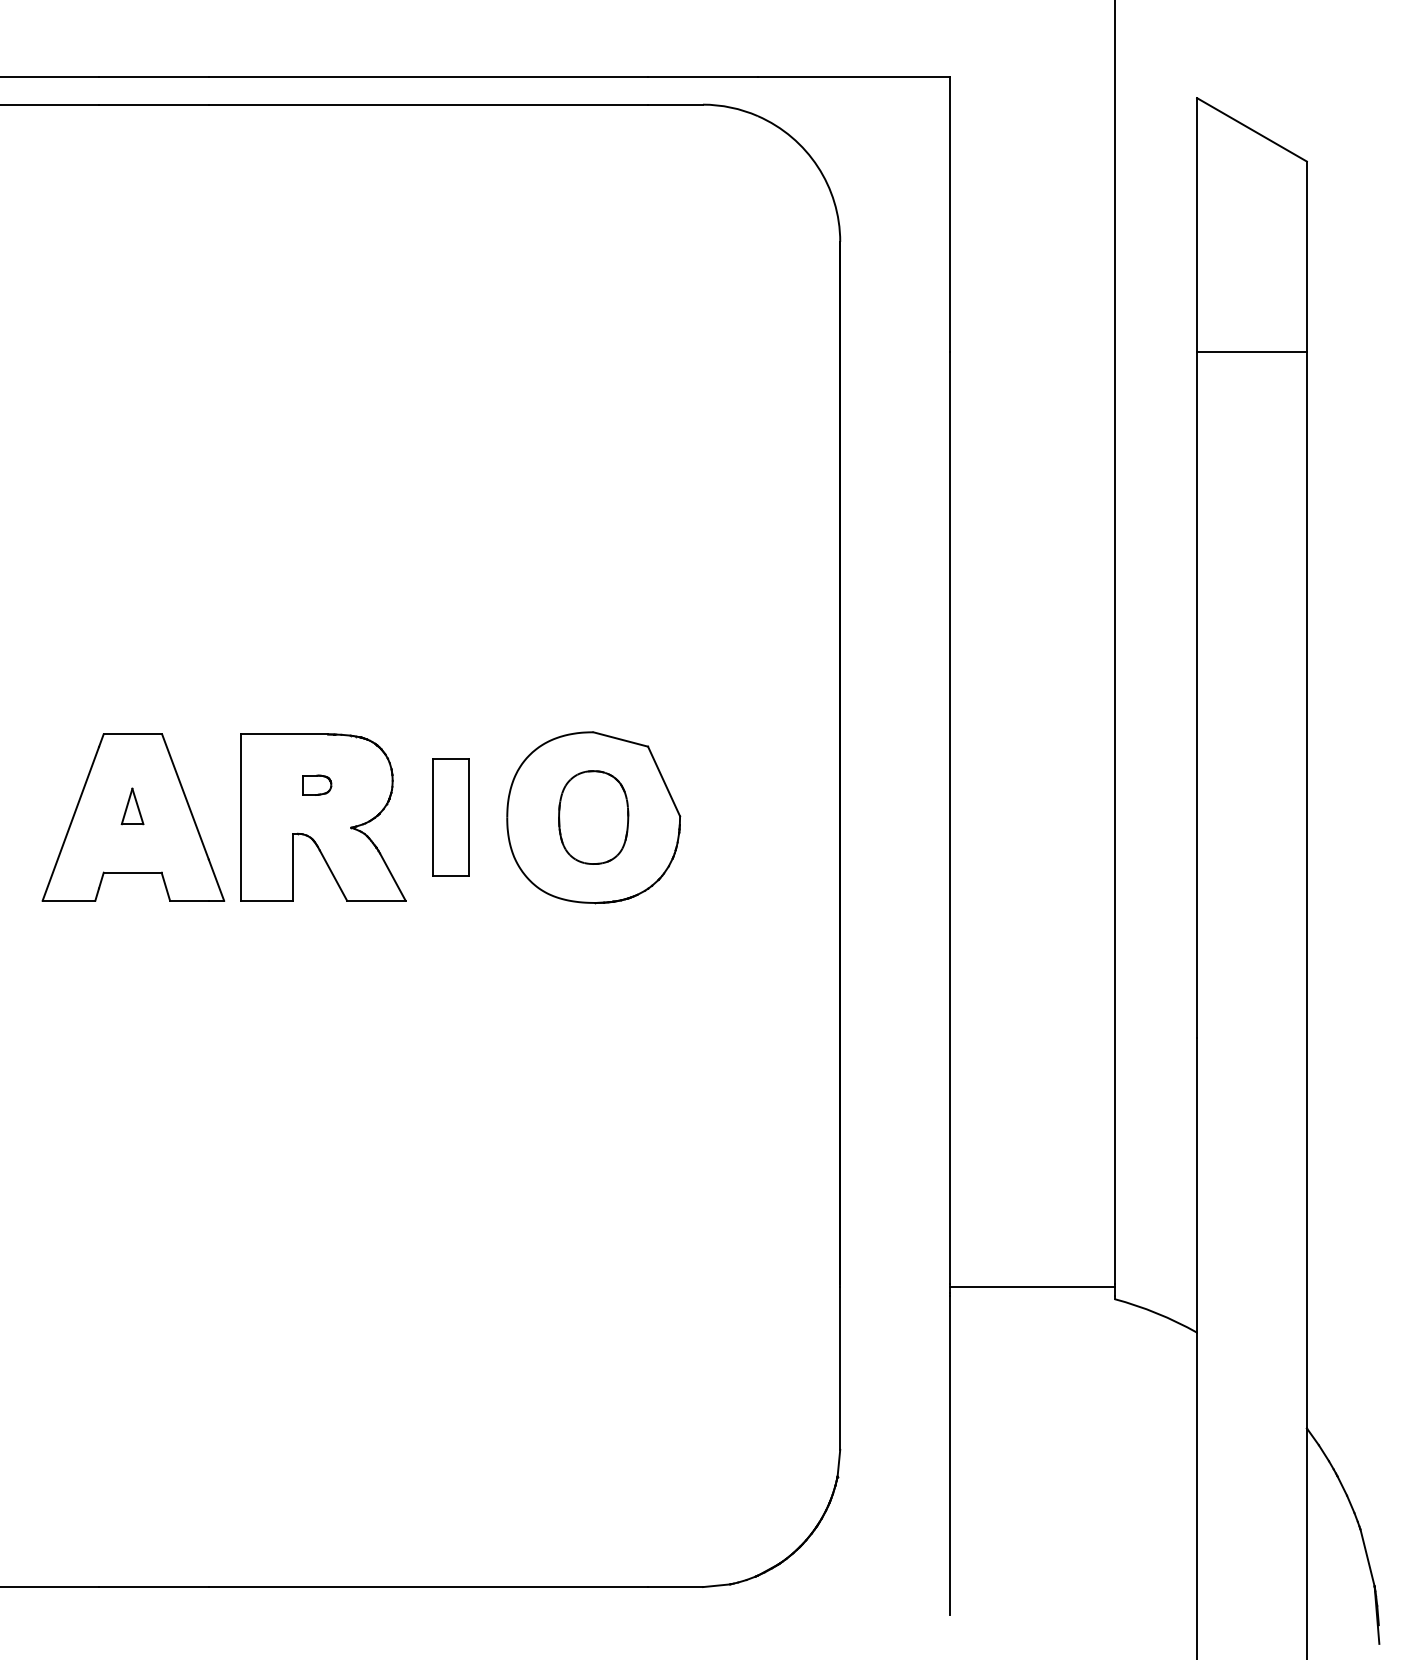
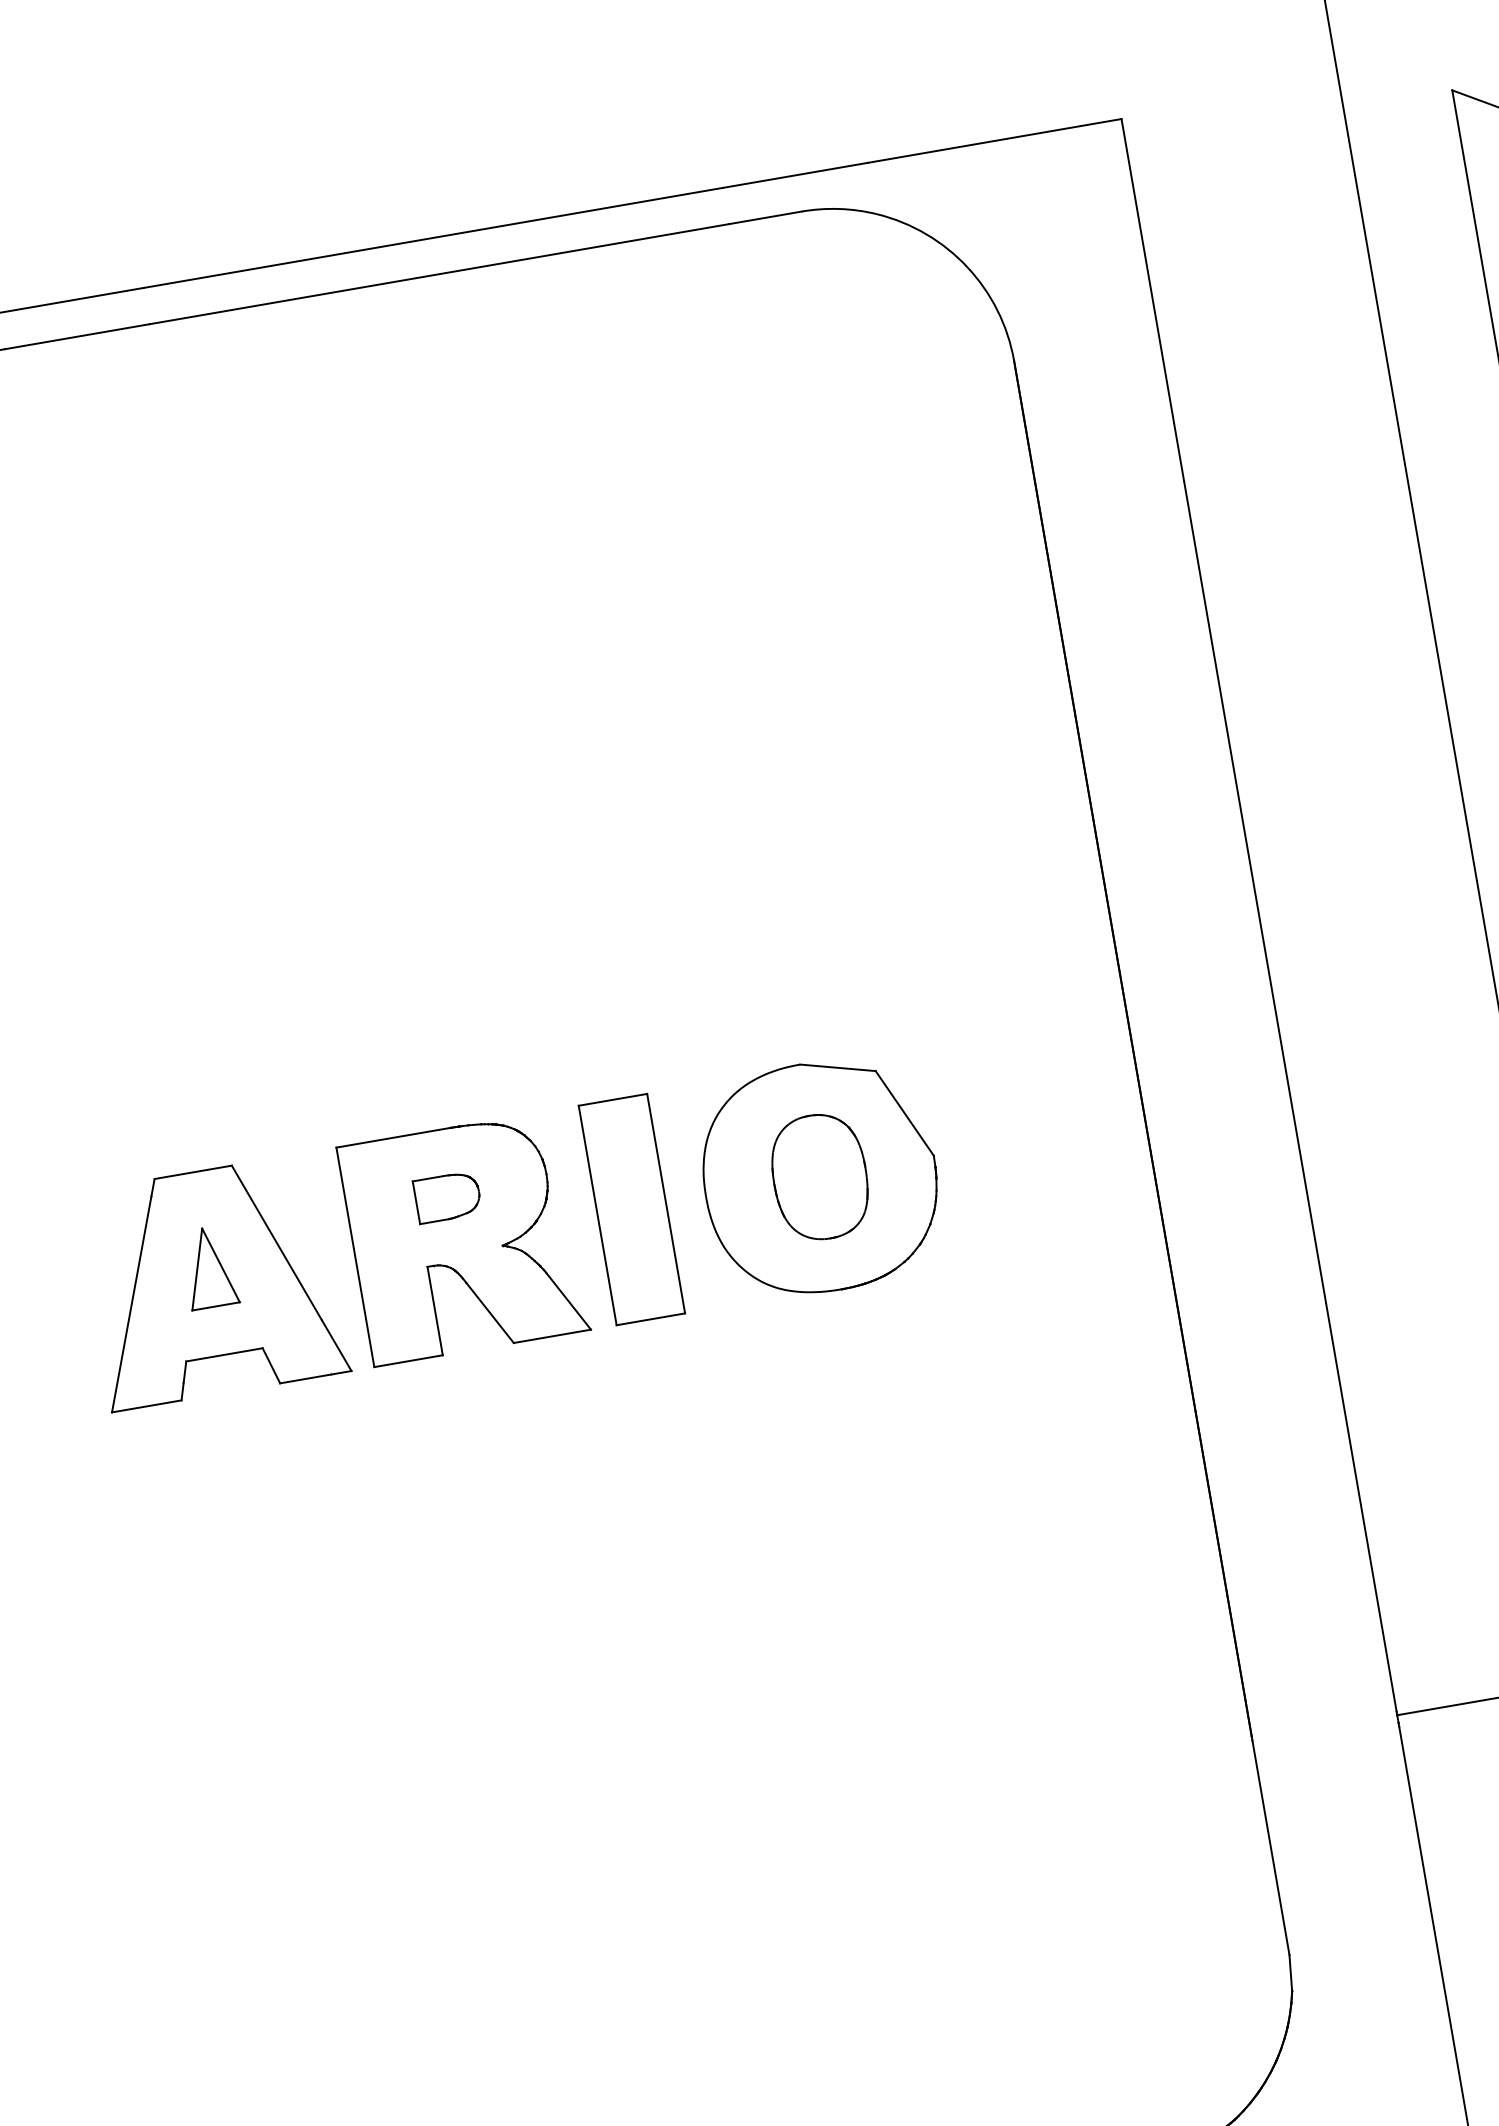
part: (316, 785) -> (447, 1197), size x1.67
part: (132, 806) -> (209, 1267), size x1.67
part: (450, 817) -> (631, 1209), size x1.43

